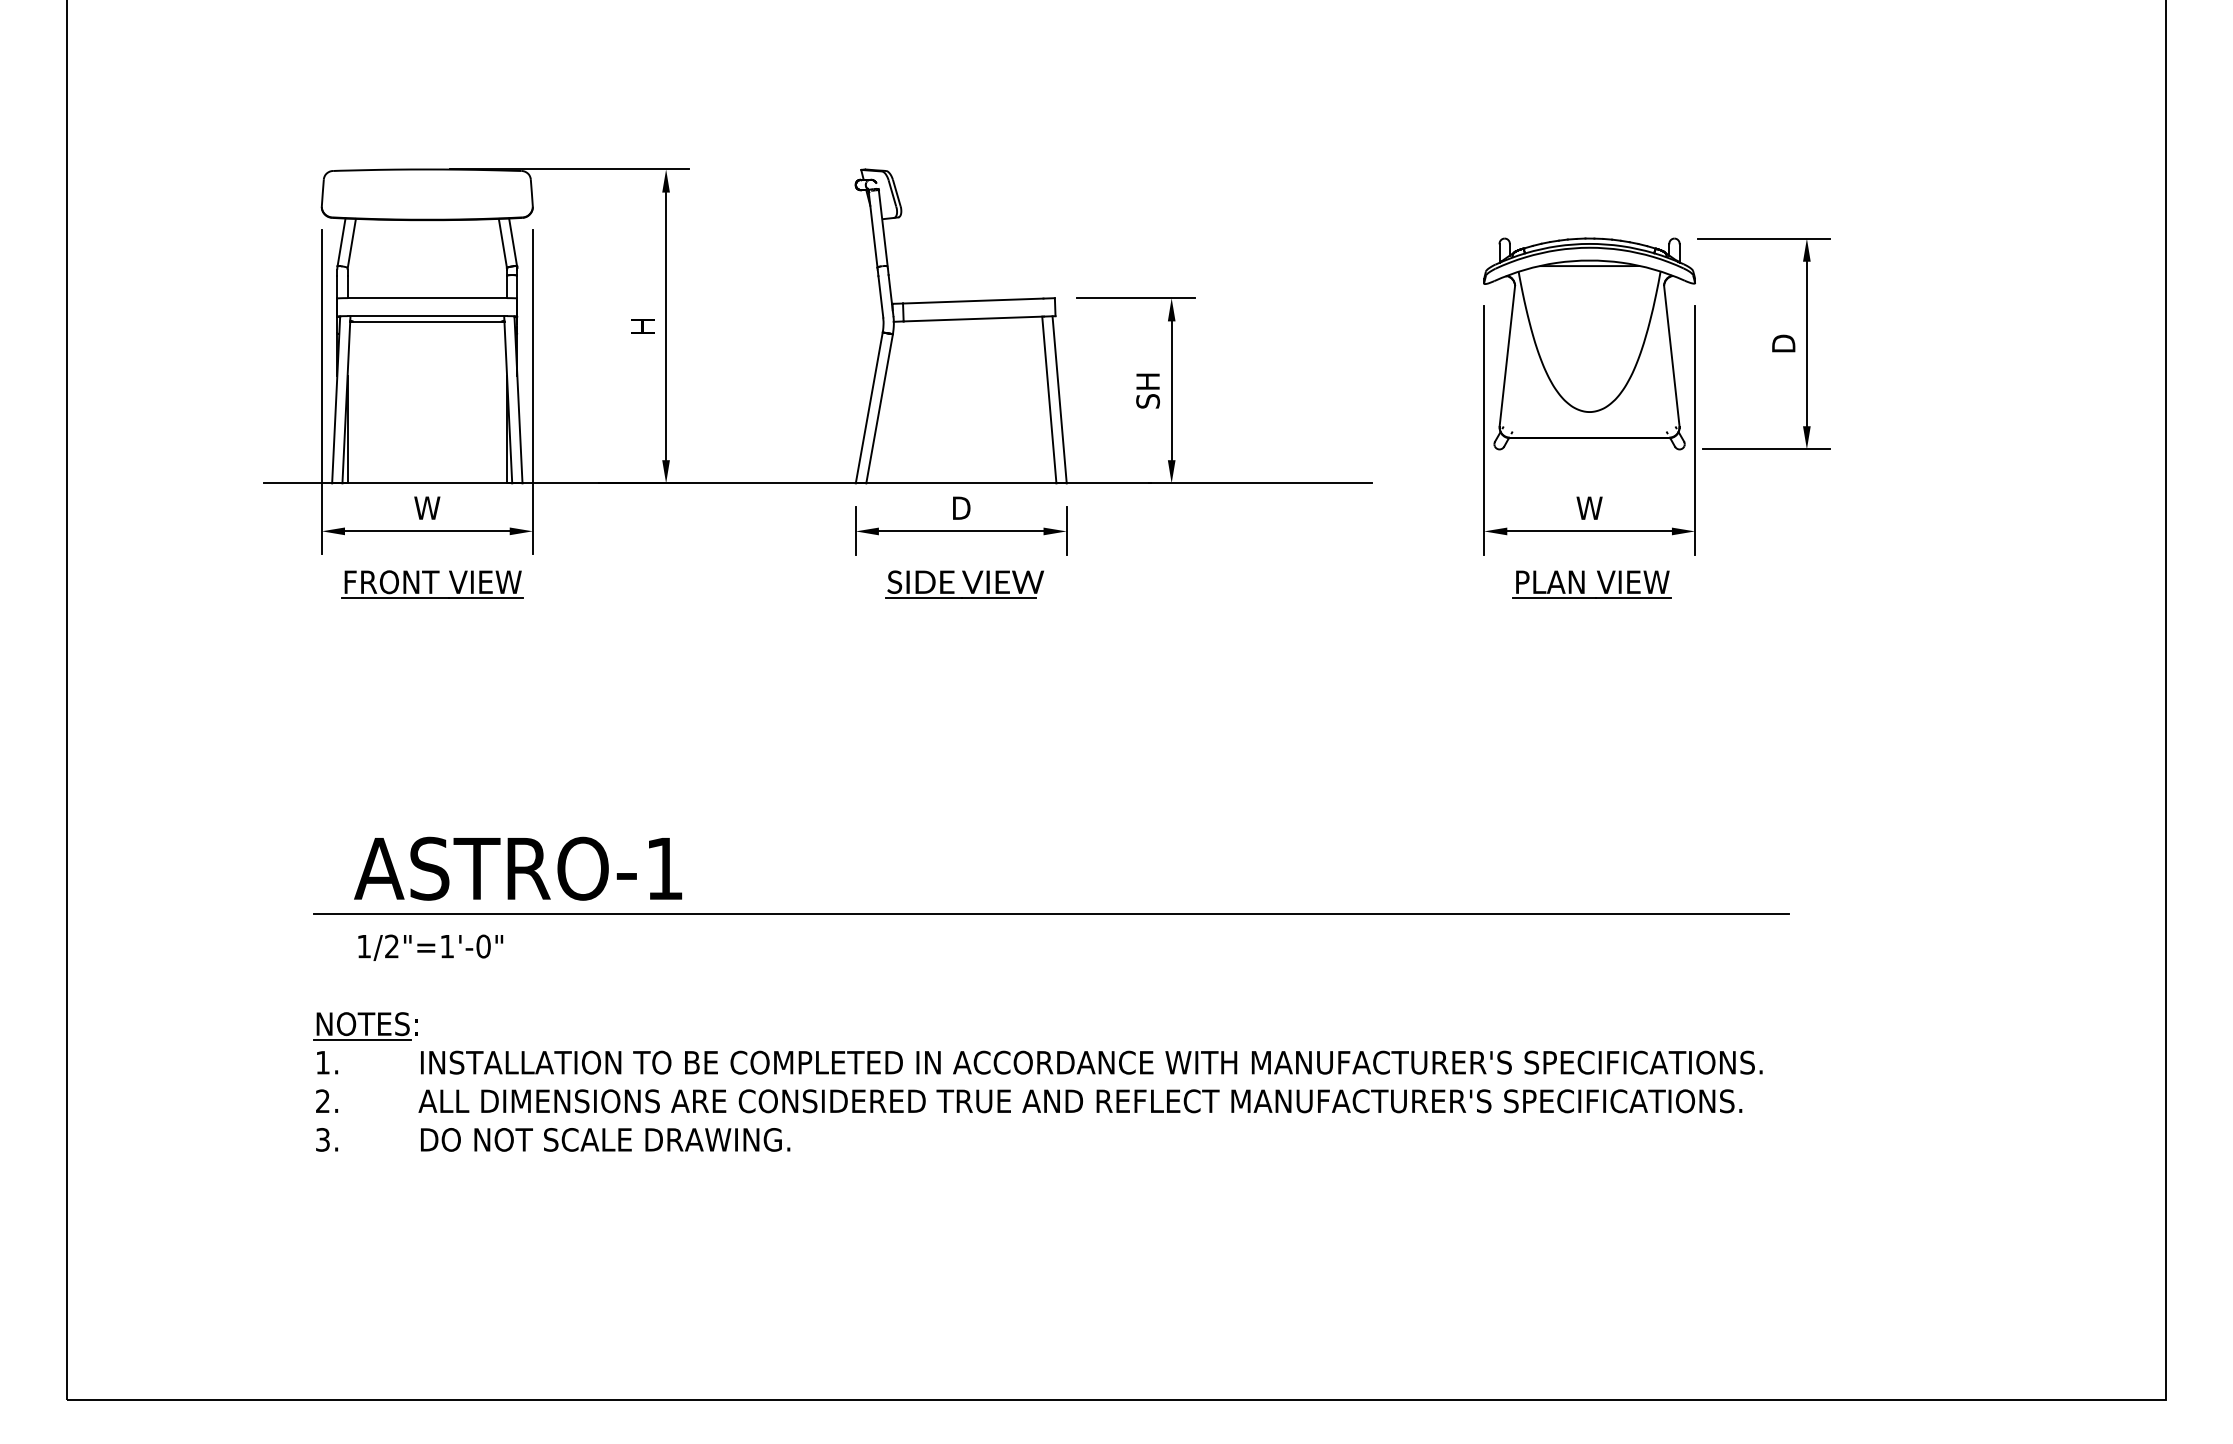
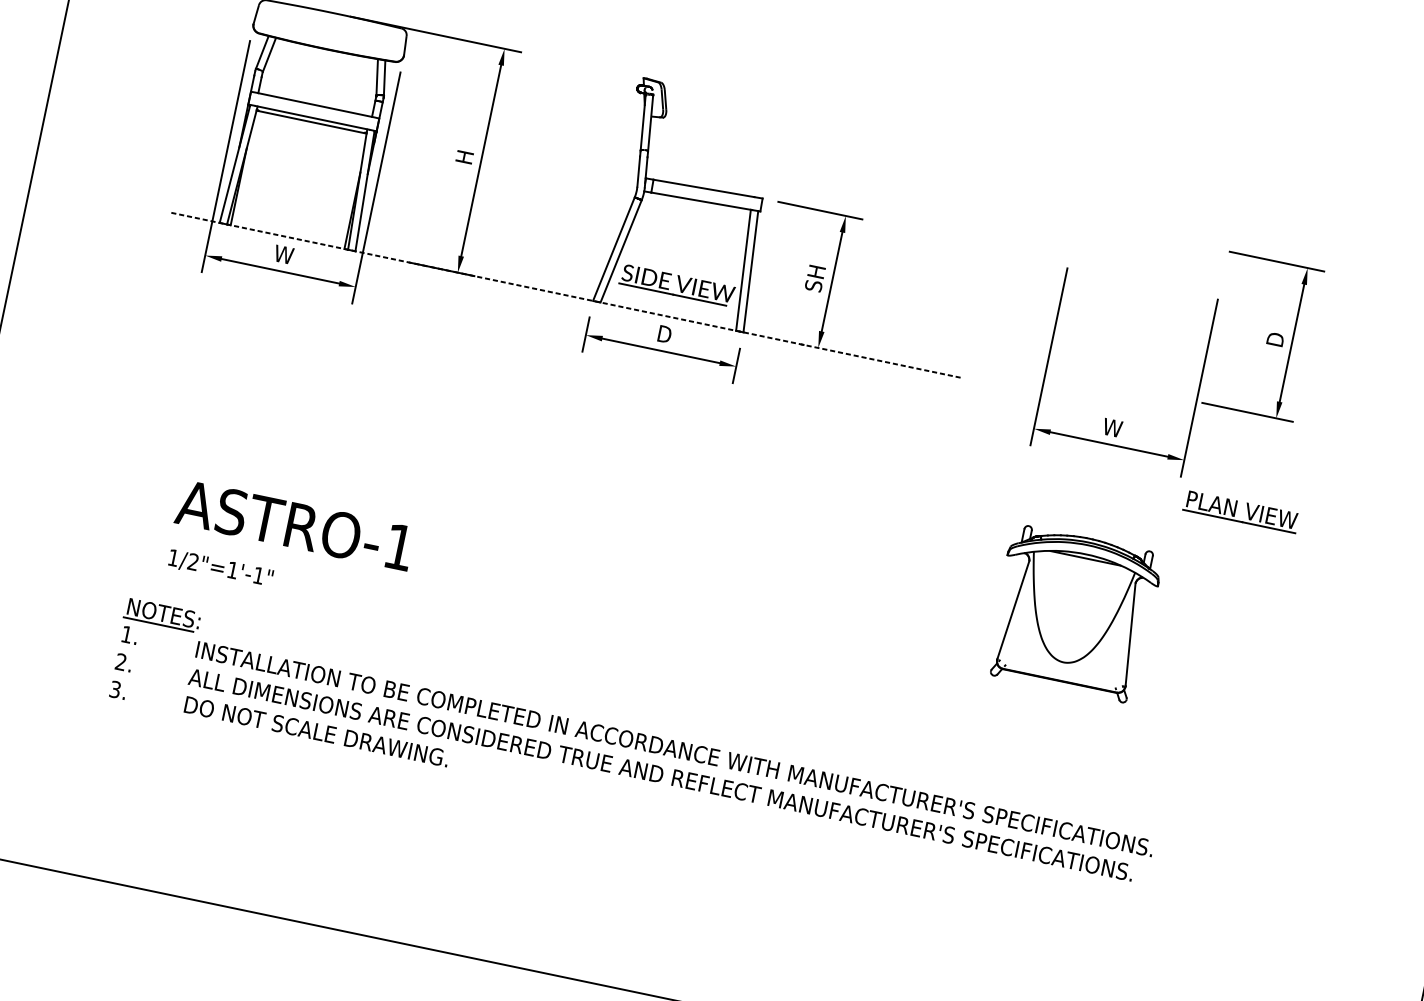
part: (1589, 343) -> (1073, 613), moved
line: (818, 483) -> (566, 295), solid -> dashed
part: (432, 584) -> (276, 309), removed
part: (964, 584) -> (677, 285), moved
part: (1584, 584) -> (1235, 510), moved
line: (1051, 913) -> (668, 636), removed
text: (483, 946) -> (258, 575), 1/2"=1'-0" -> 1/2"=1'-1"

